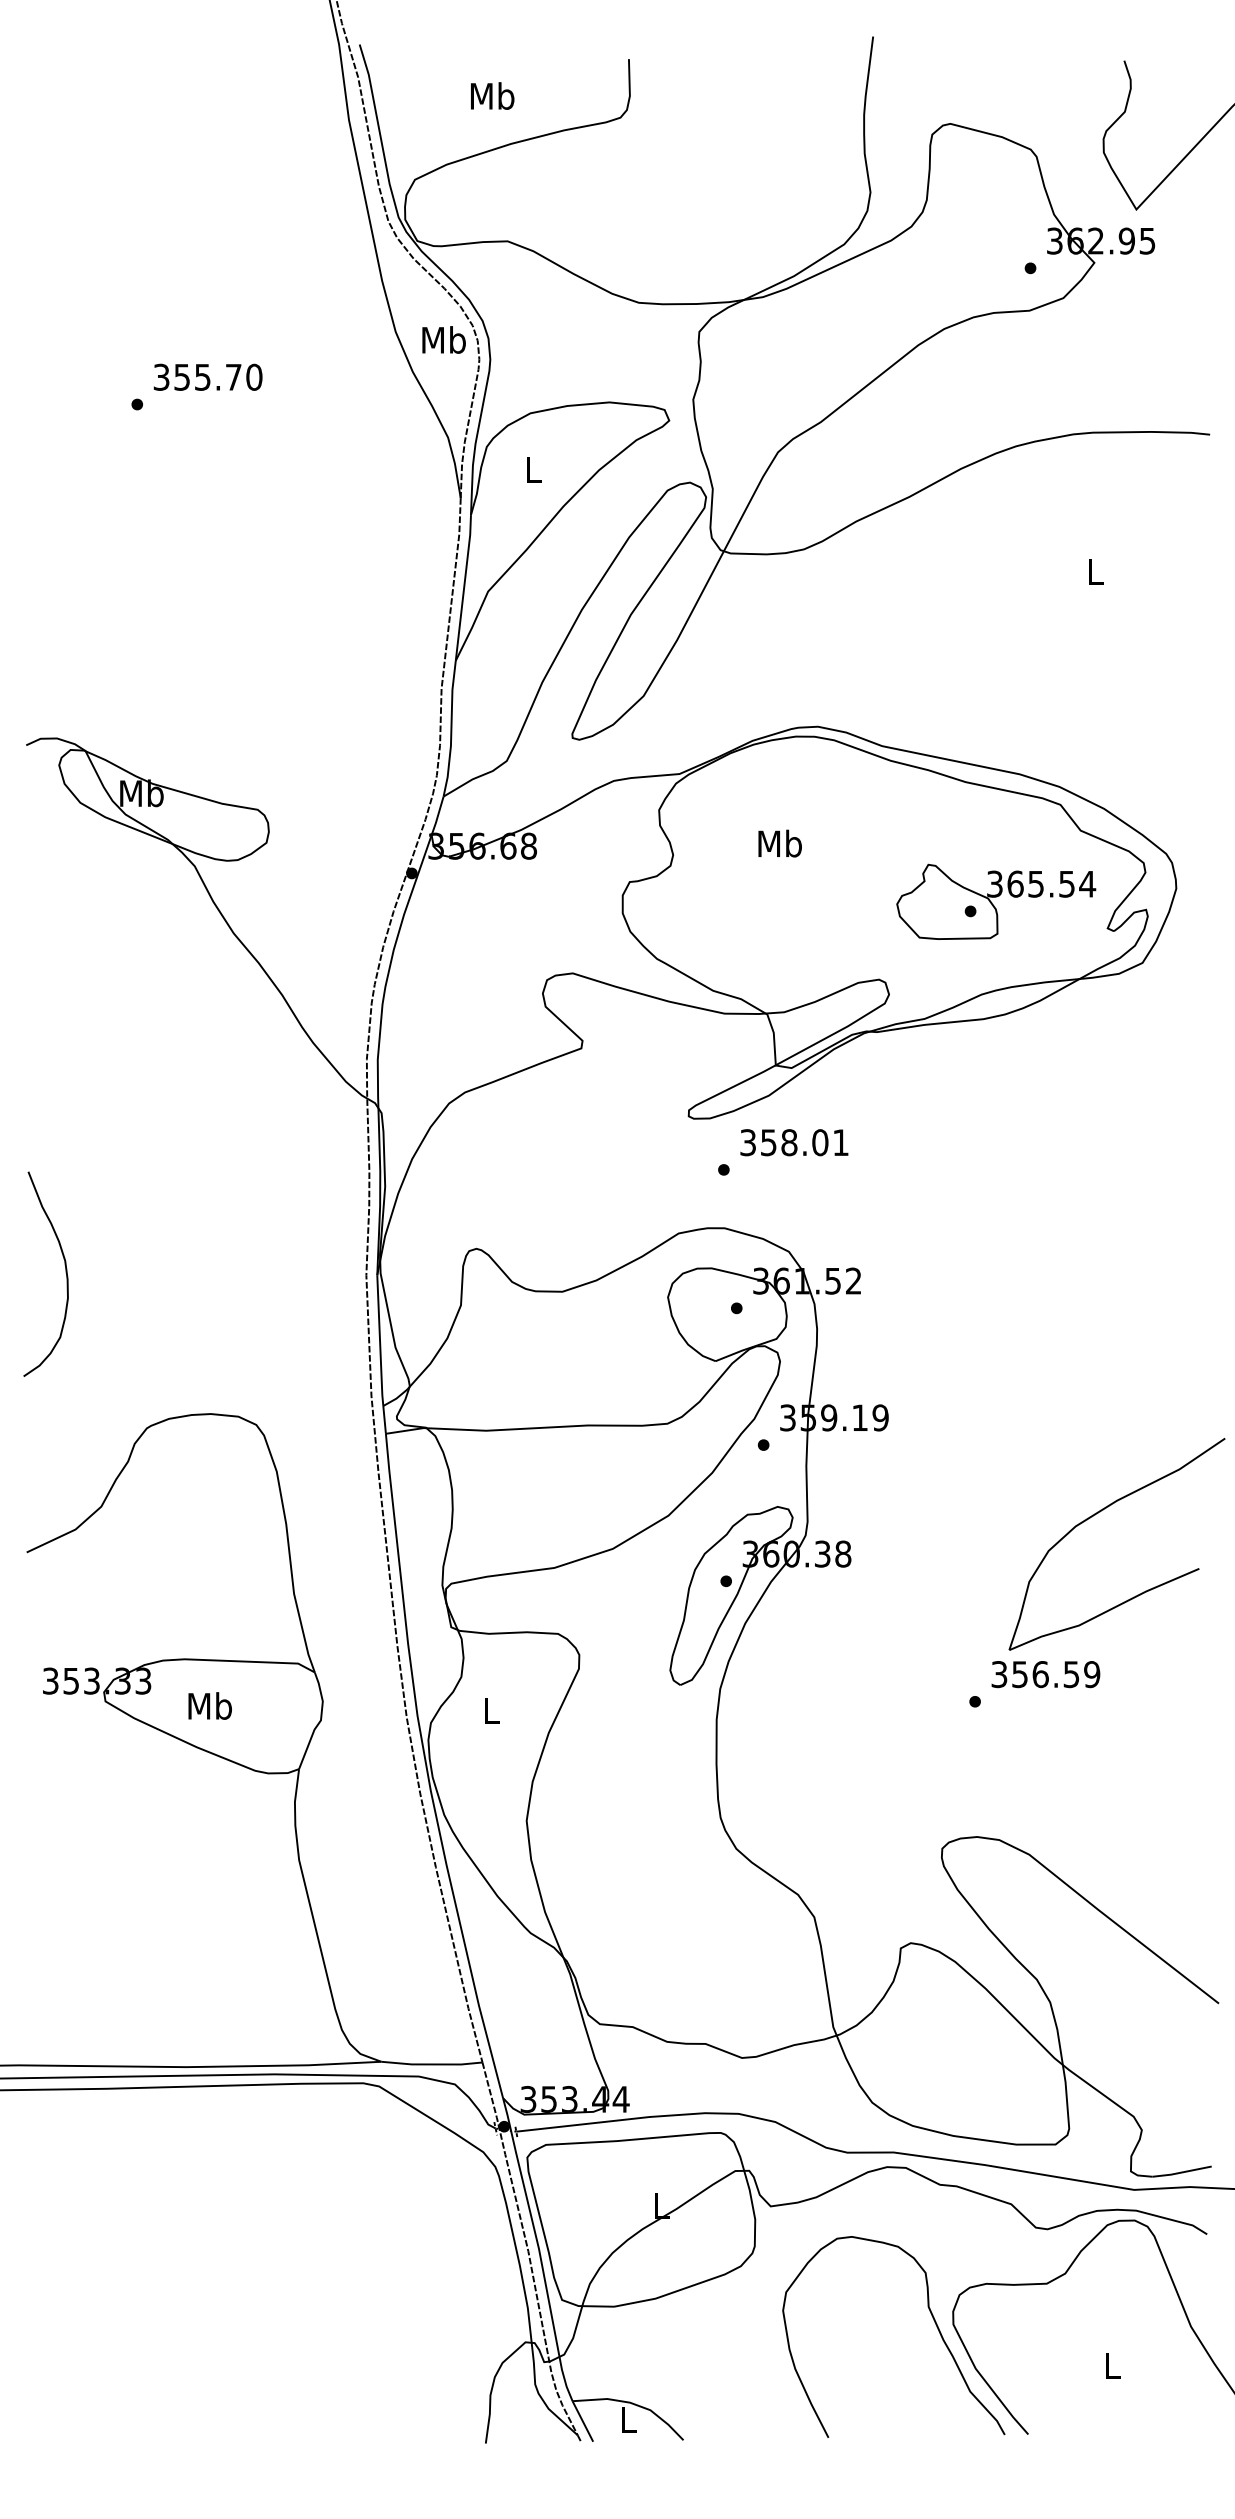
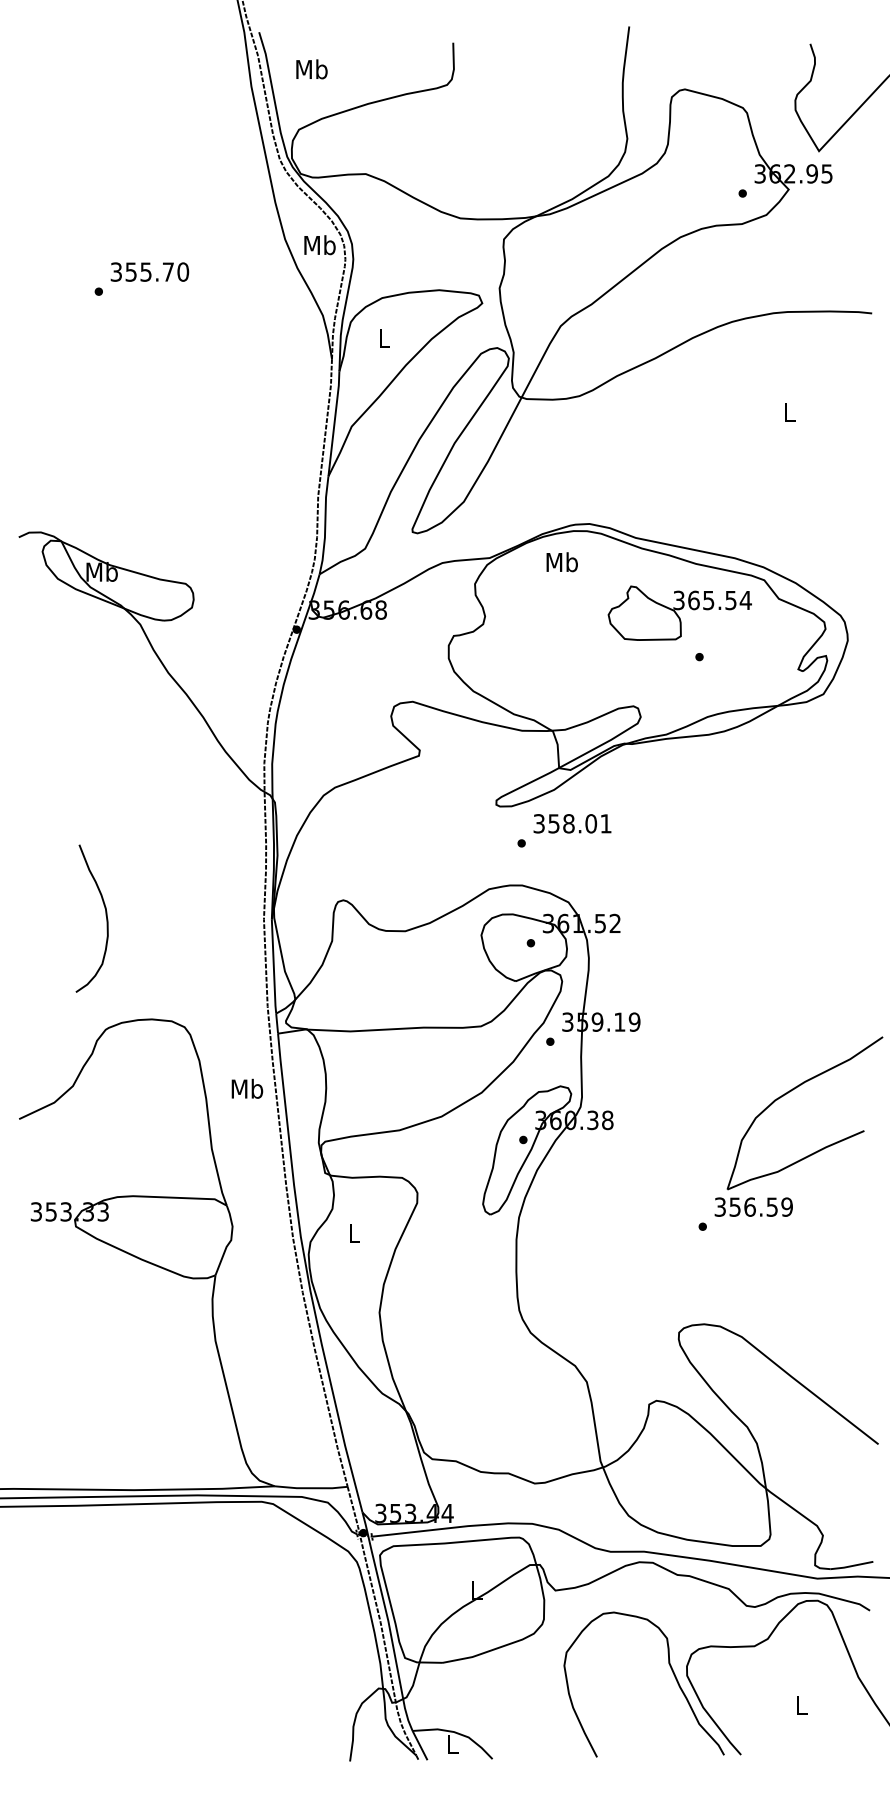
text: (491, 96) -> (311, 69), moved
text: (779, 844) -> (561, 562), moved
part: (995, 900) -> (679, 612), moved
curve: (64, 1269) -> (105, 915), moved
text: (210, 1705) -> (247, 1088), moved

